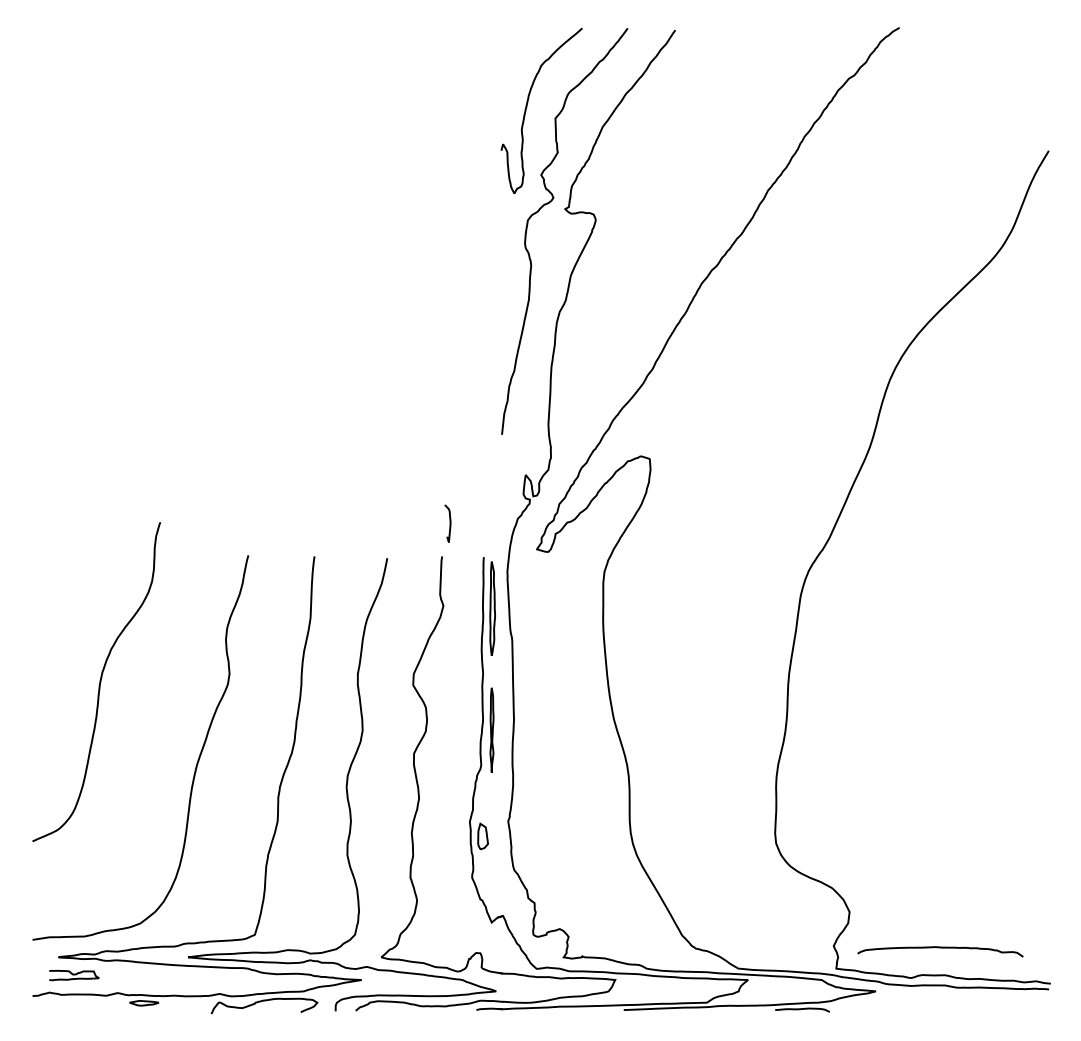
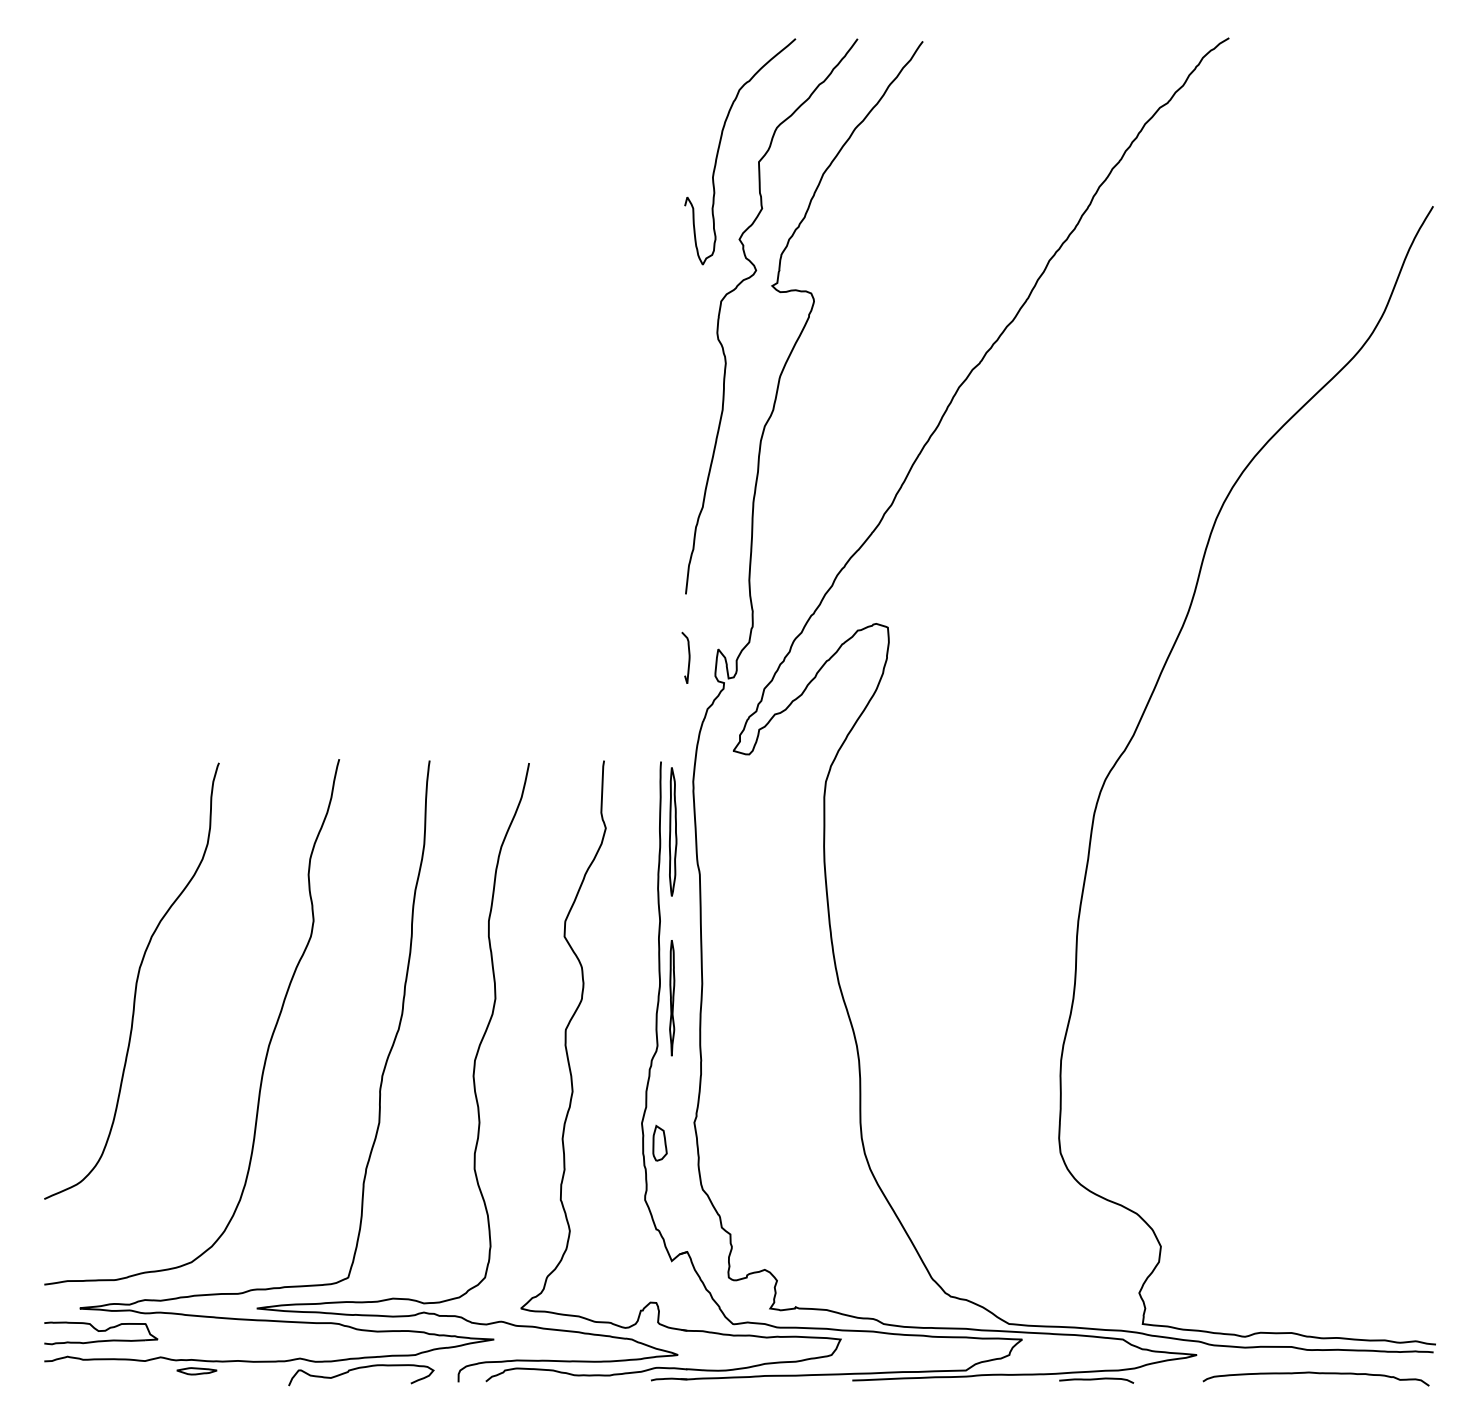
curve: (449, 523) -> (688, 657), moved
curve: (99, 682) -> (135, 982), moved
curve: (940, 947) -> (1315, 1373), moved
part: (74, 975) -> (101, 1333), size x1.67

